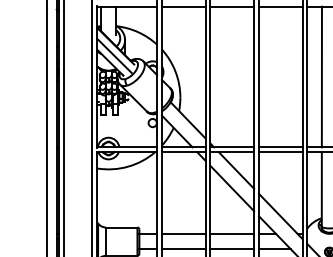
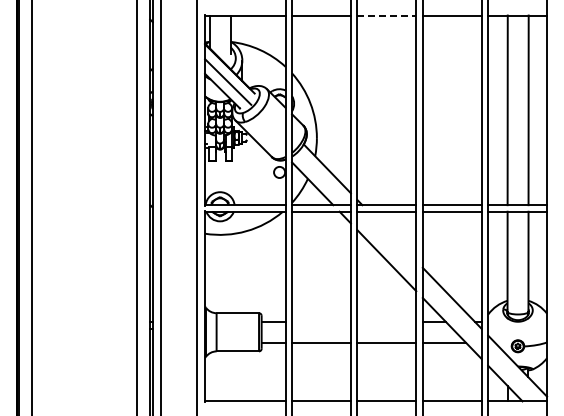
line: (232, 6) -> (387, 15), solid -> dashed
line: (236, 170) -> (392, 236), removed
line: (183, 233) -> (321, 321), removed
line: (232, 233) -> (386, 321), removed

